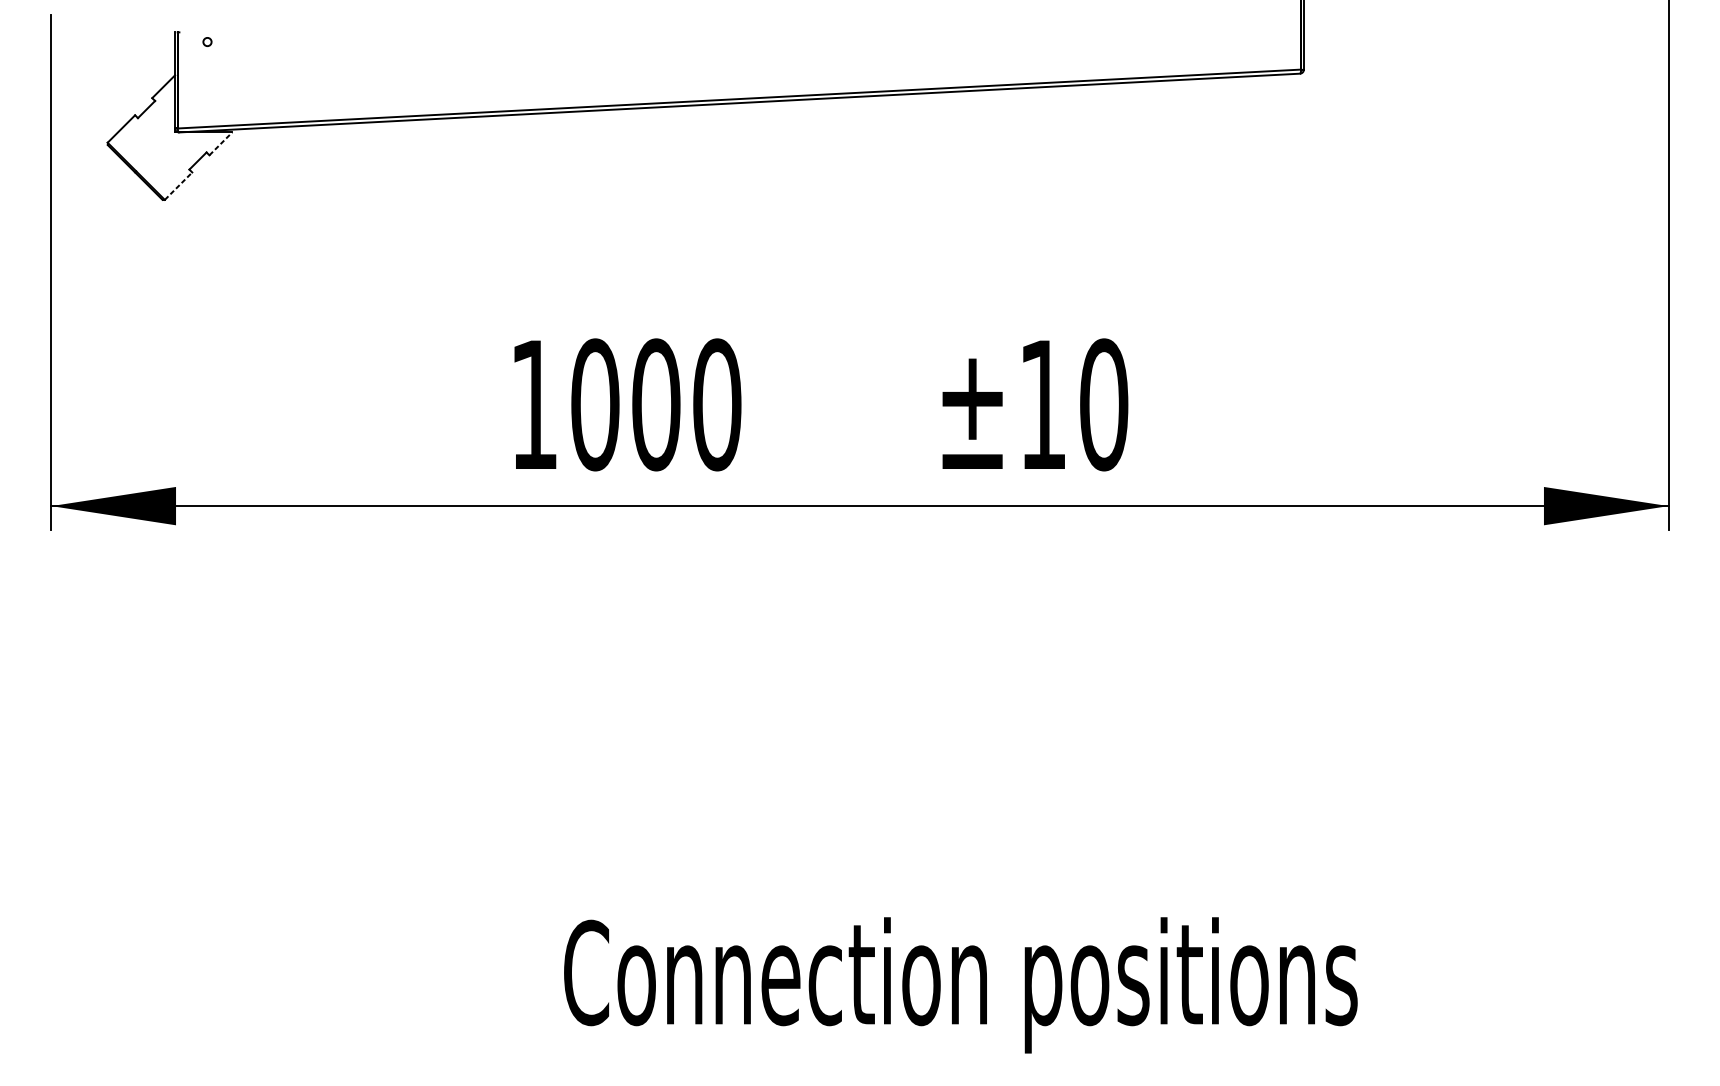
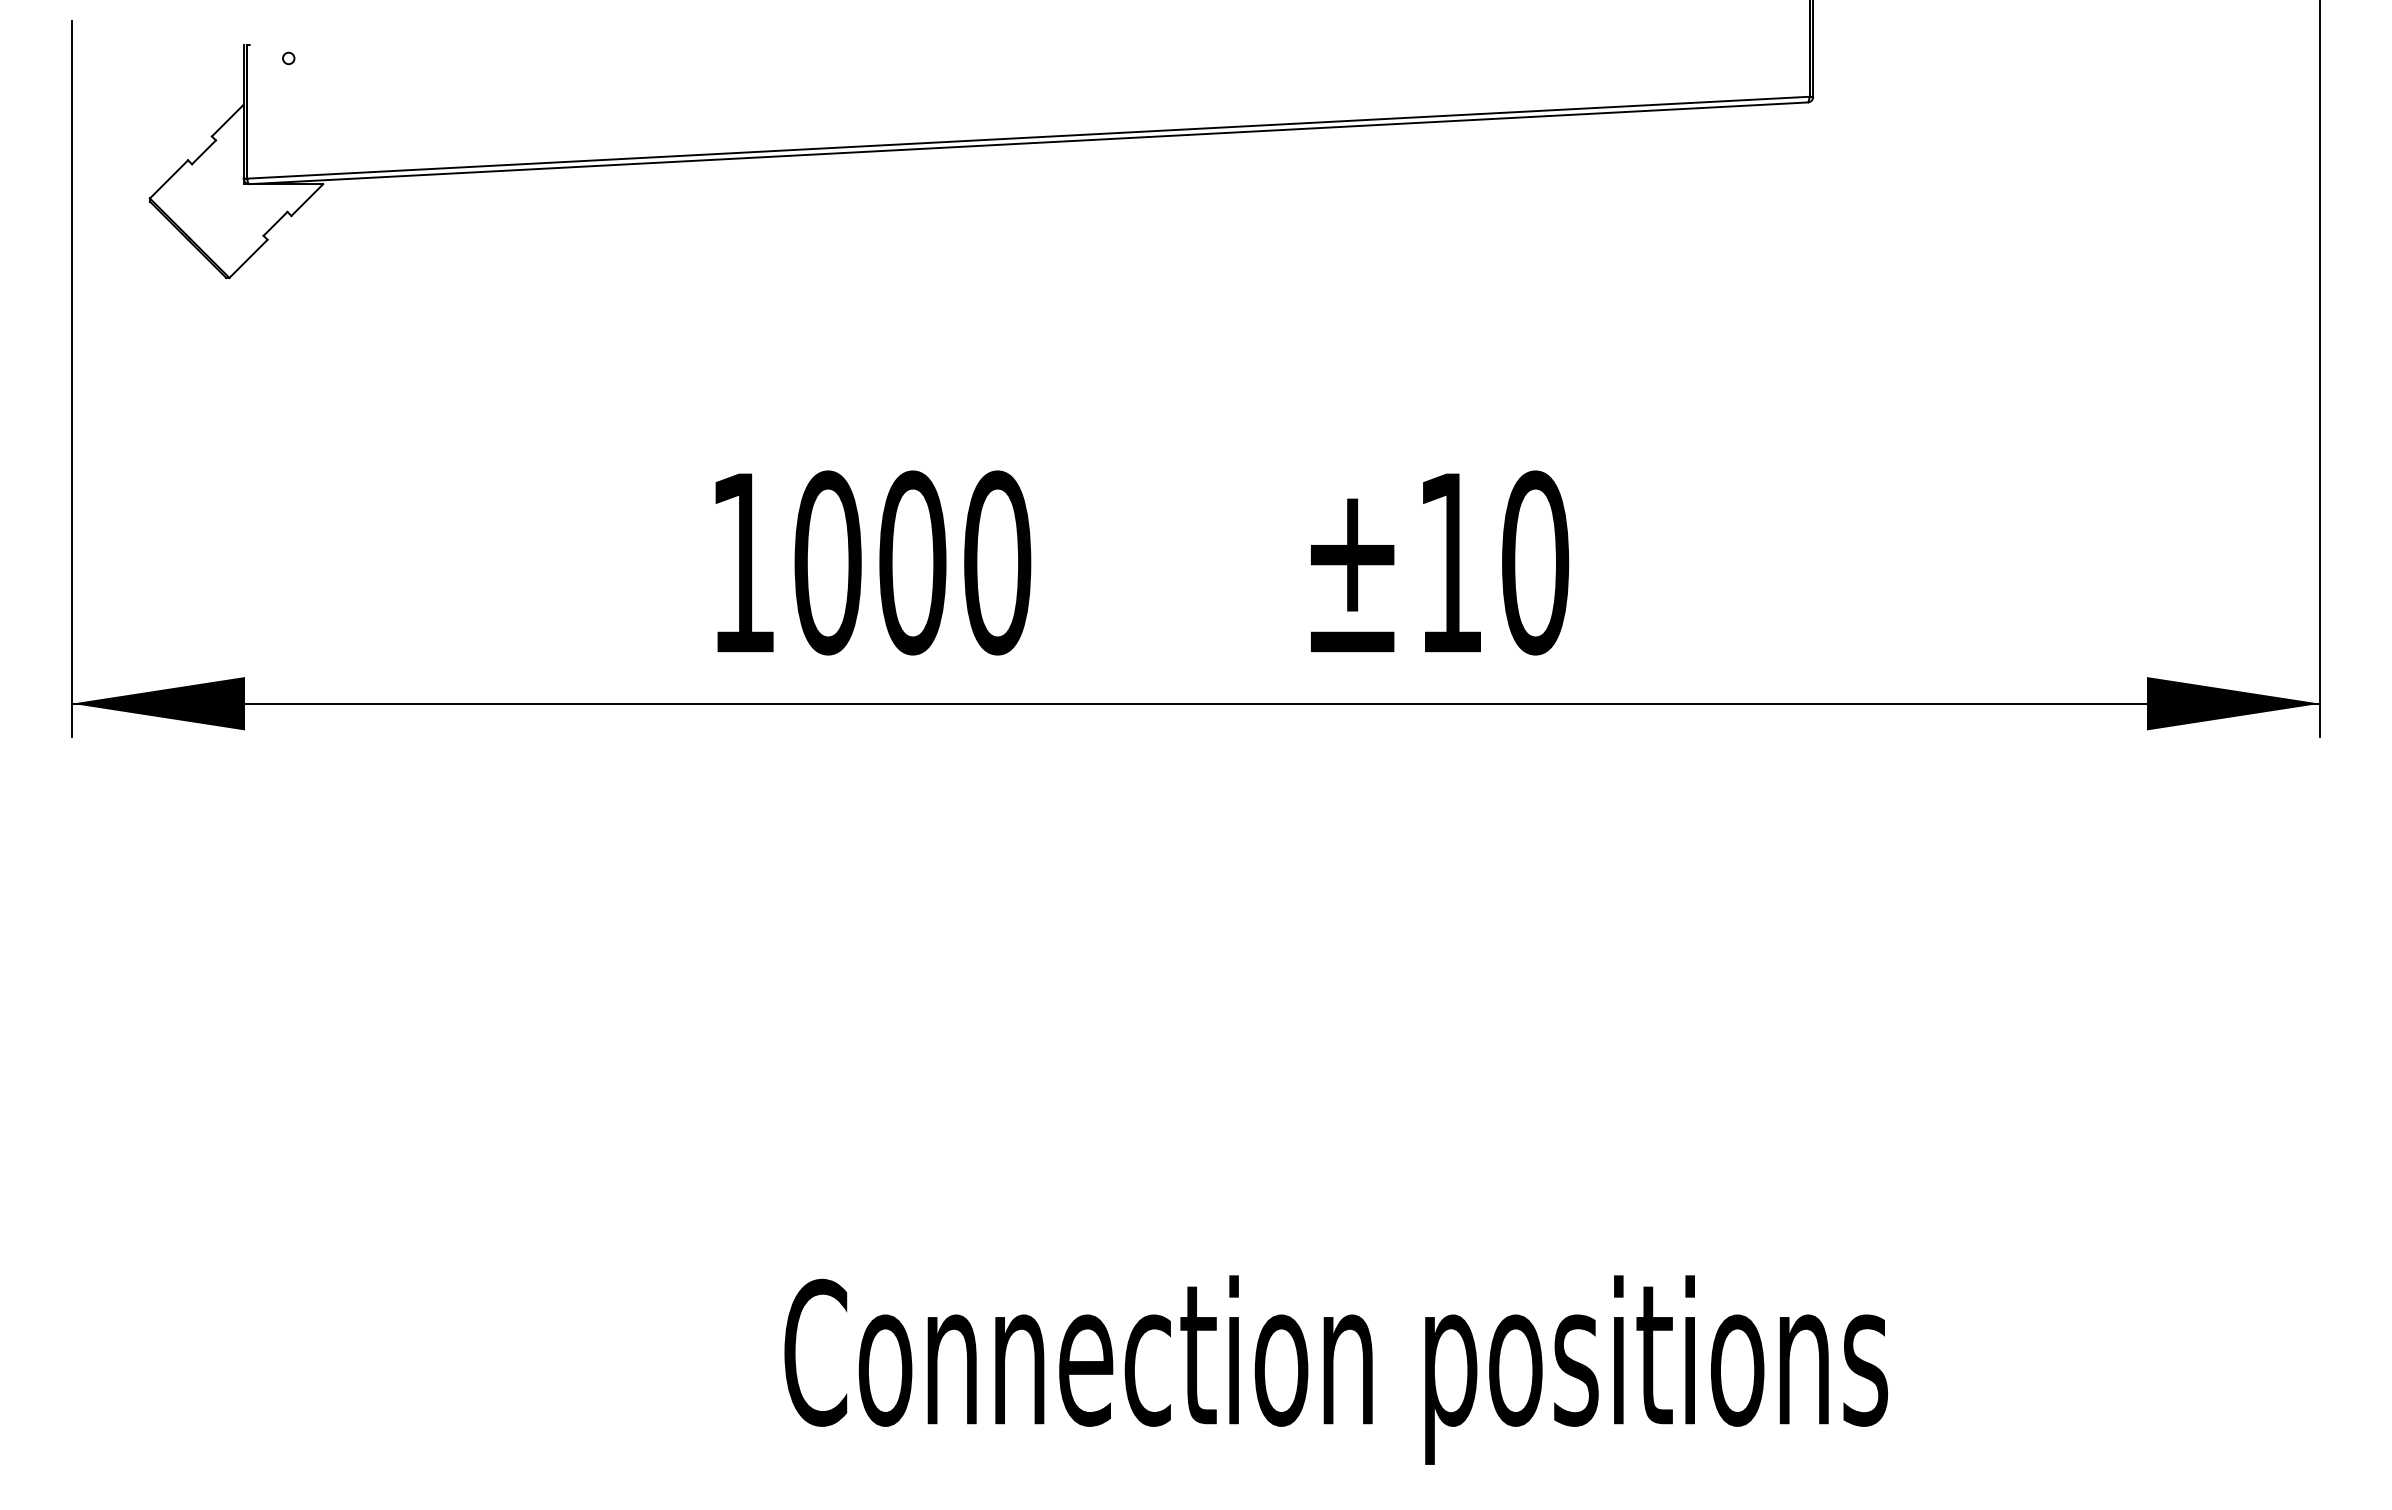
line: (220, 143) -> (307, 199), dashed -> solid
line: (178, 185) -> (248, 258), dashed -> solid

